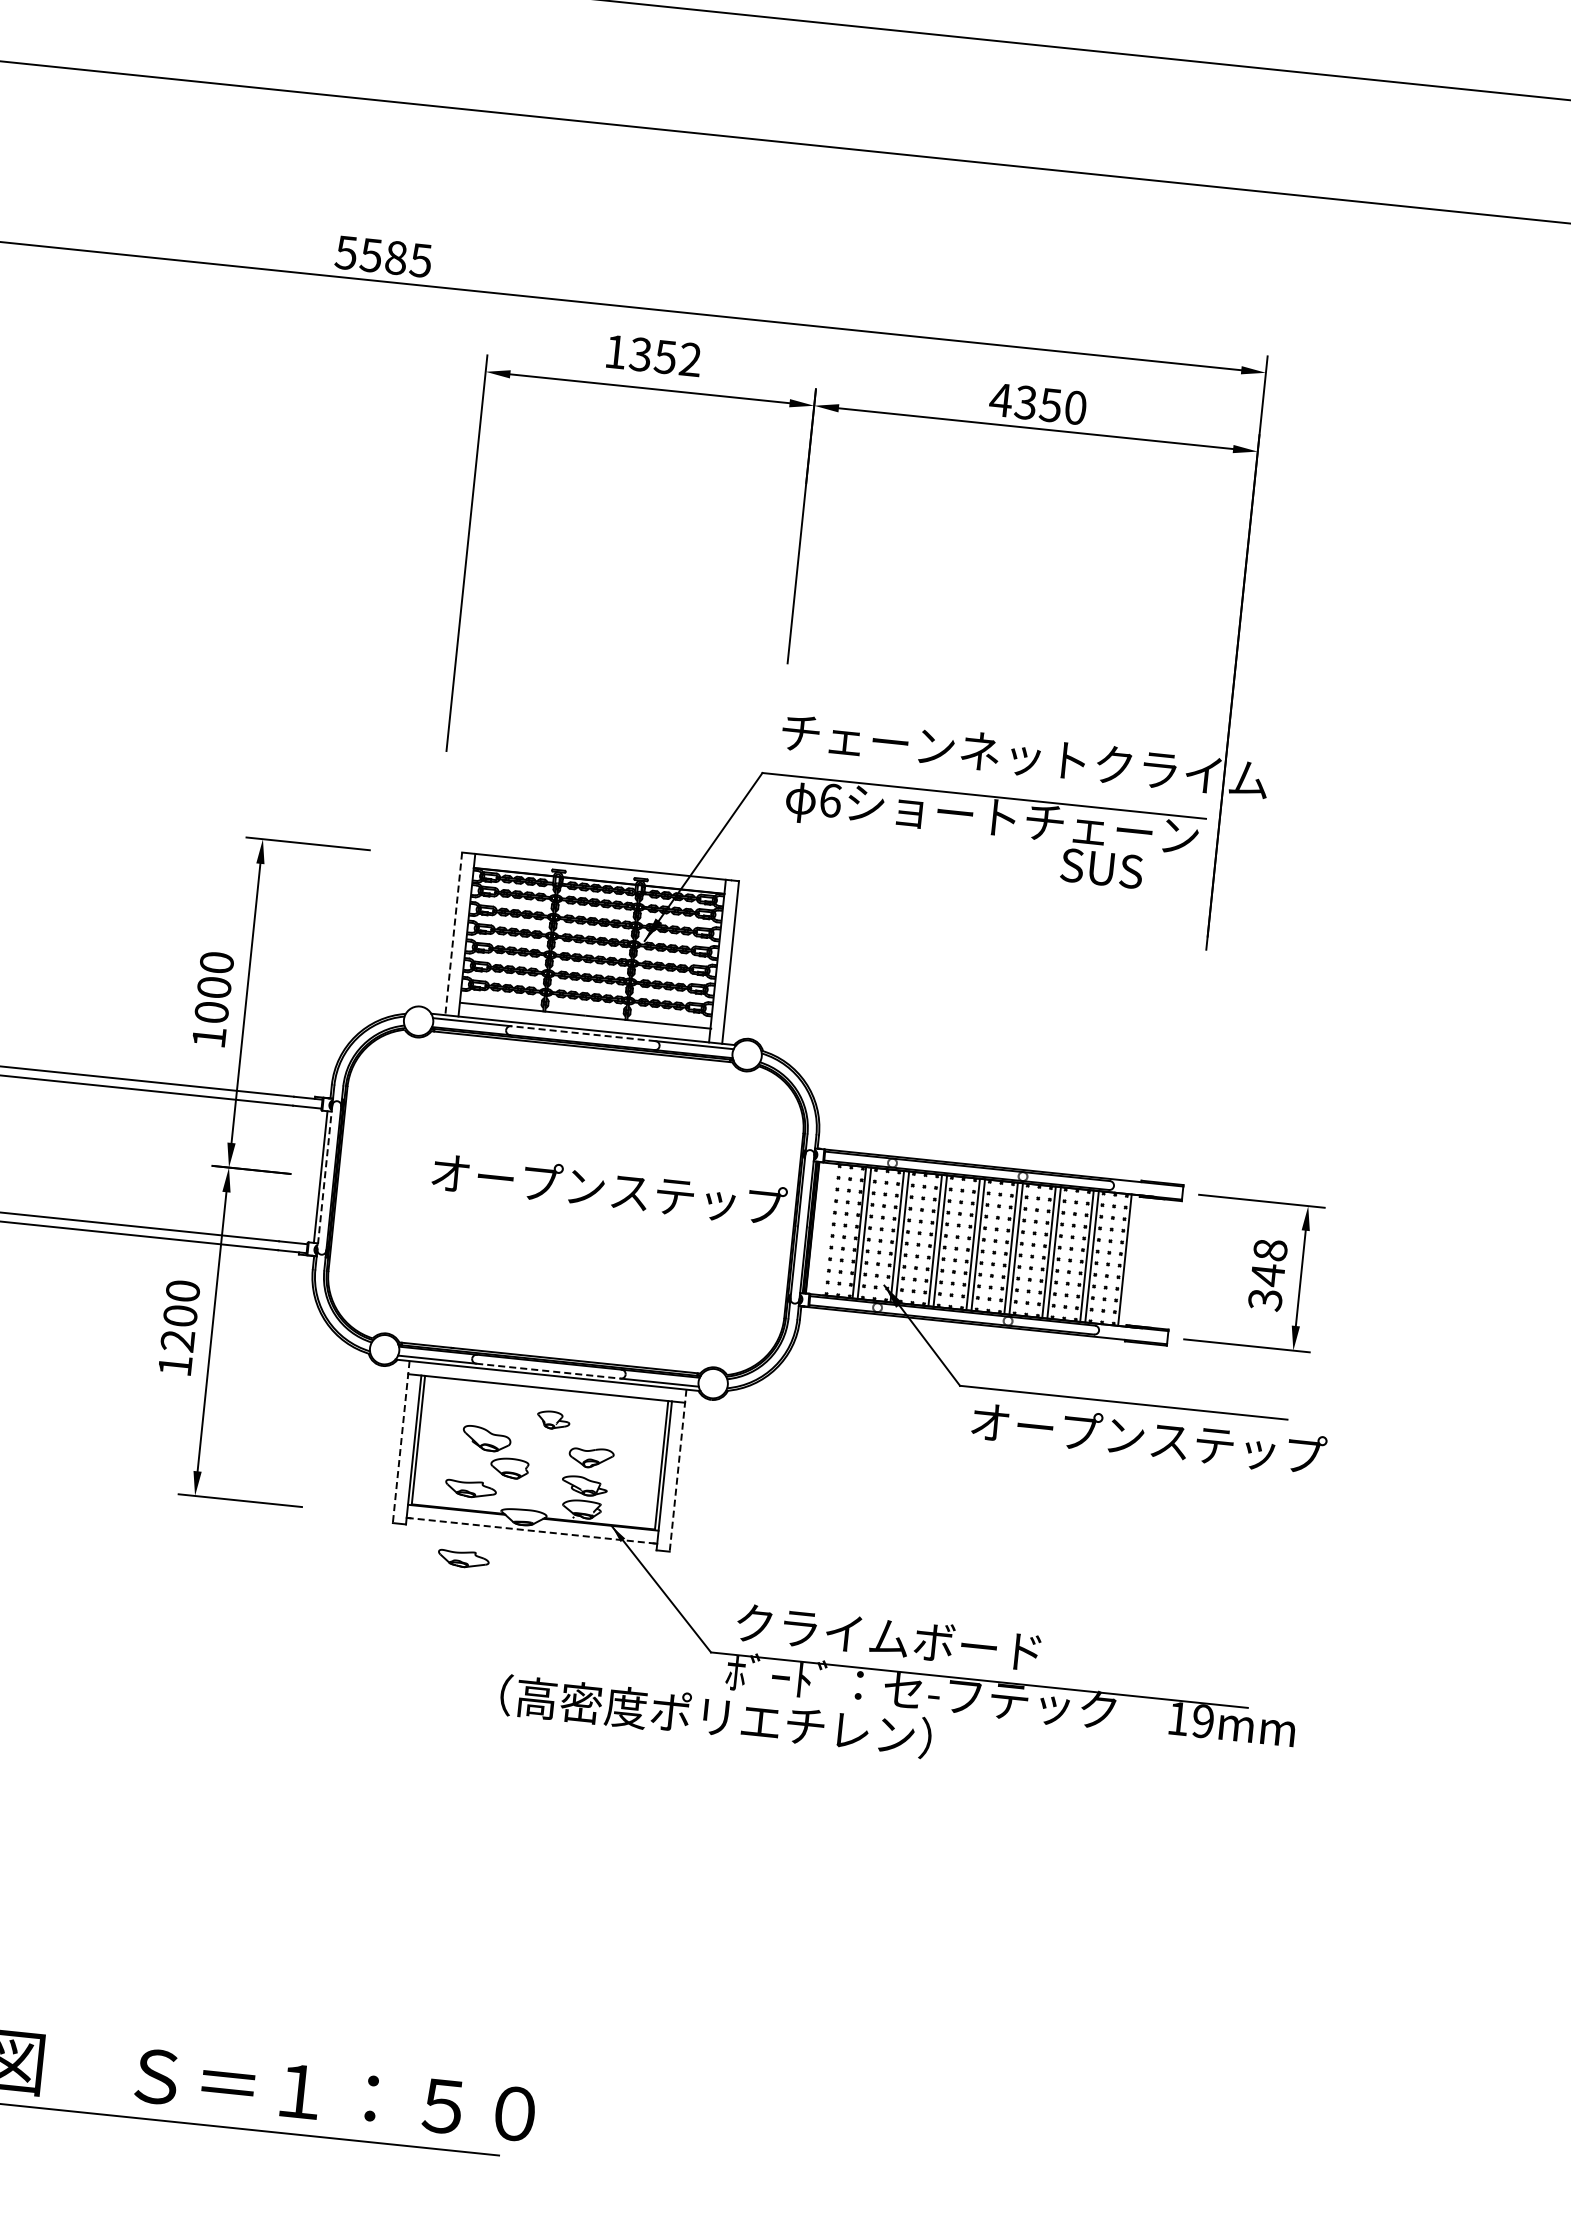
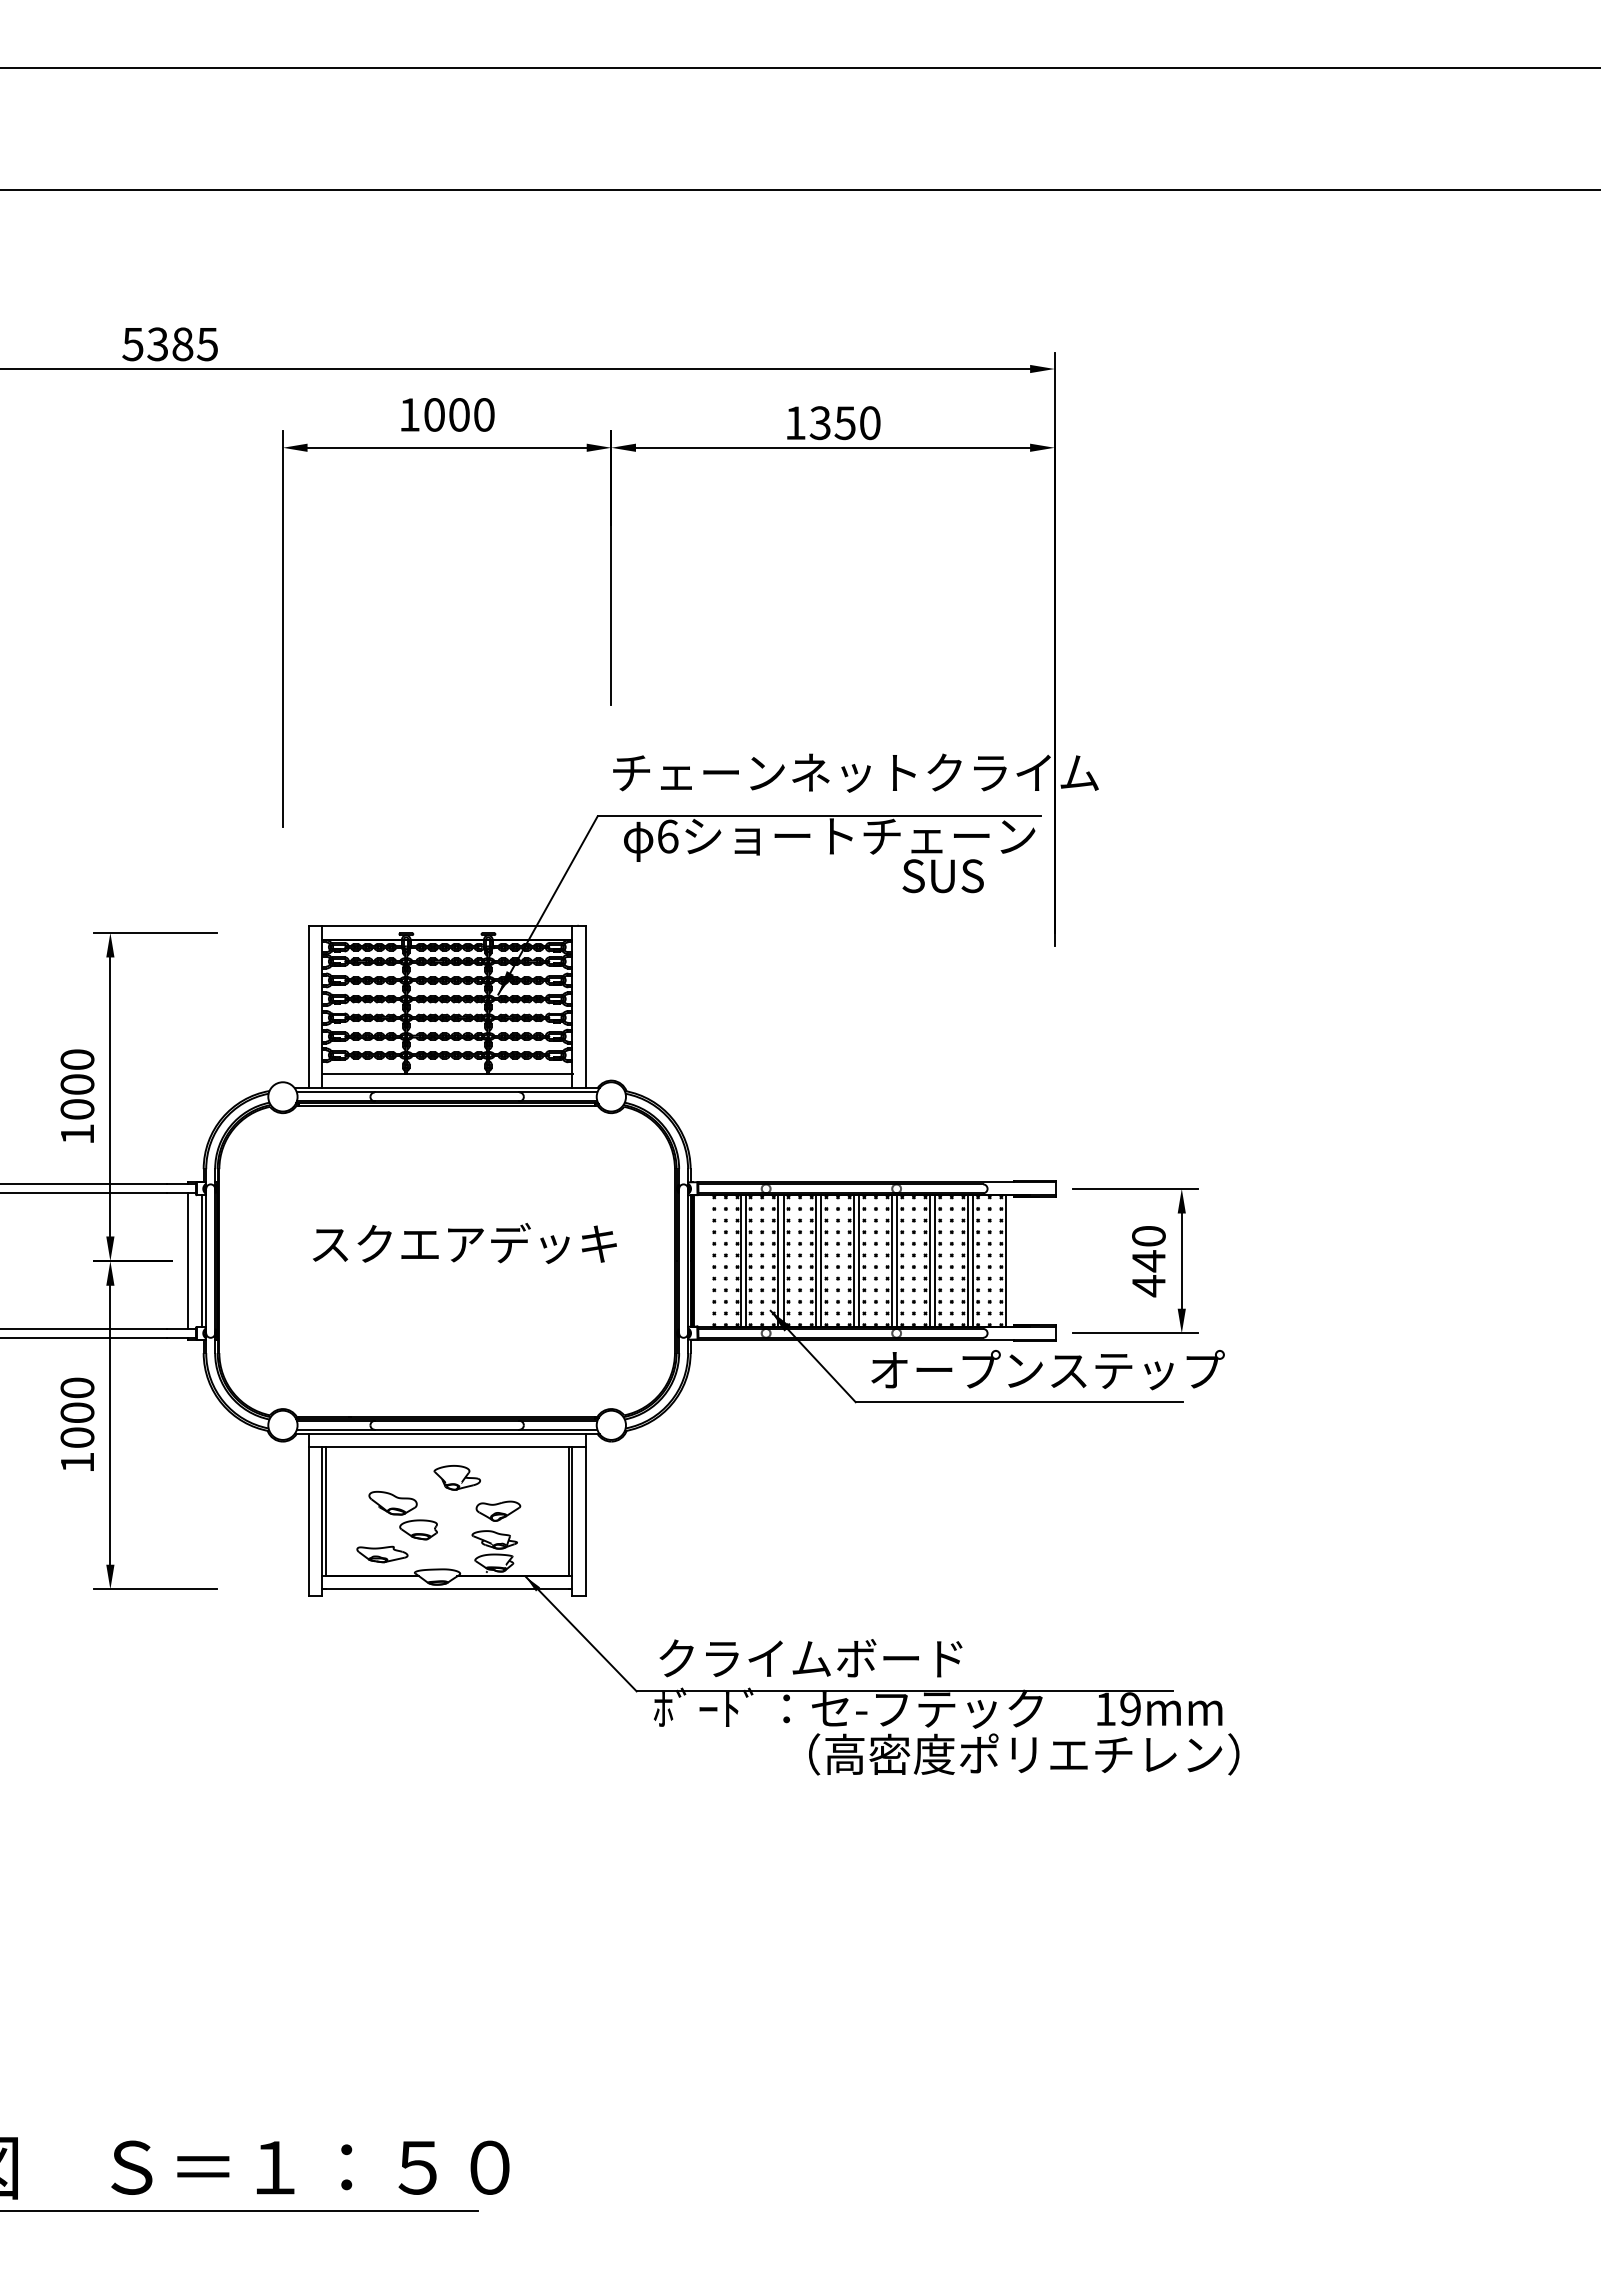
text: (370, 255) -> (157, 344), 5585 -> 5385
text: (664, 356) -> (458, 414), 1352 -> 1000
text: (1001, 399) -> (795, 422), 4350 -> 1350
line: (453, 934) -> (308, 1007), dashed -> solid
line: (582, 1033) -> (446, 1092), dashed -> solid
line: (307, 1175) -> (188, 1260), added
line: (325, 1177) -> (206, 1261), dashed -> solid
text: (609, 1189) -> (488, 1243), オープンステップ -> スクエアデッキ
text: (1267, 1275) -> (1148, 1261), 348 -> 440
text: (177, 1340) -> (77, 1437), 1200 -> 1000
line: (548, 1370) -> (447, 1429), dashed -> solid
part: (552, 1419) -> (456, 1477), size x1.43
text: (1148, 1438) -> (1047, 1370), moved
line: (401, 1441) -> (308, 1514), dashed -> solid
line: (678, 1470) -> (585, 1514), dashed -> solid
line: (532, 1530) -> (447, 1589), dashed -> solid
part: (463, 1559) -> (382, 1624), removed
text: (716, 1716) -> (1024, 1754), moved

